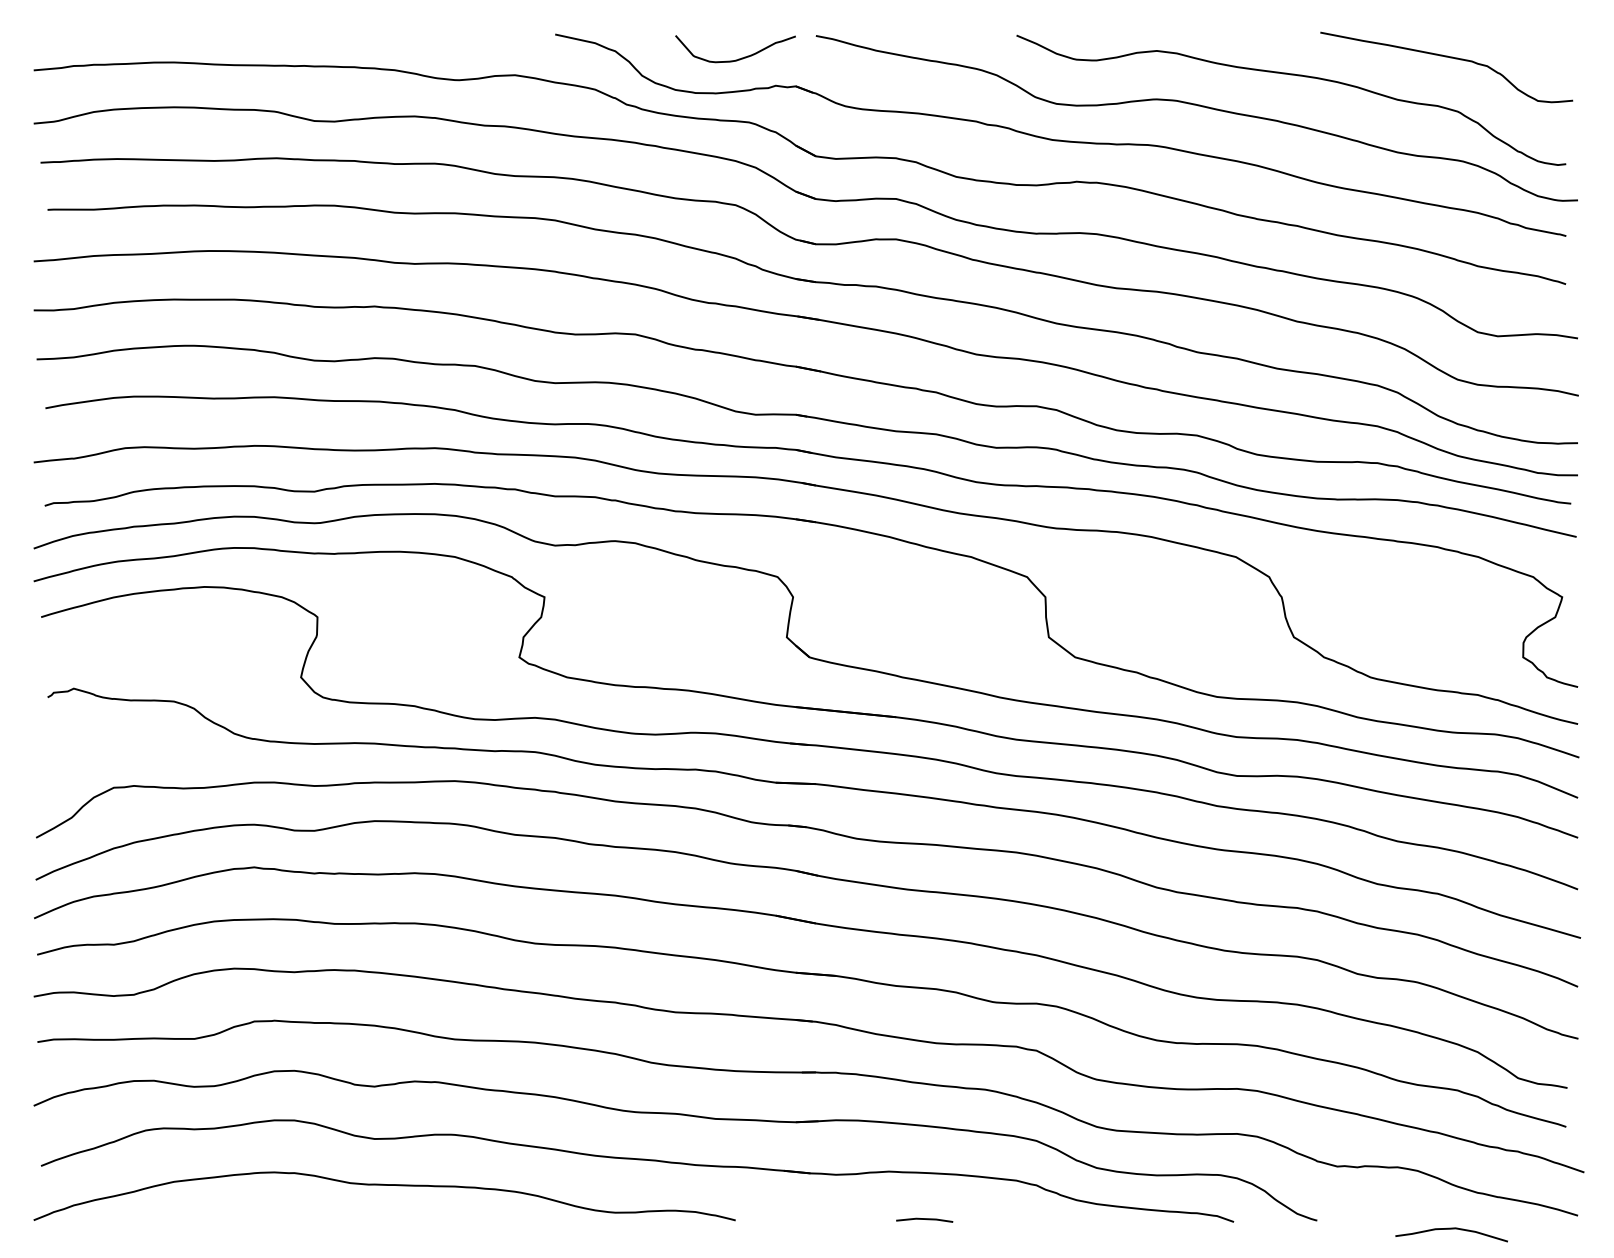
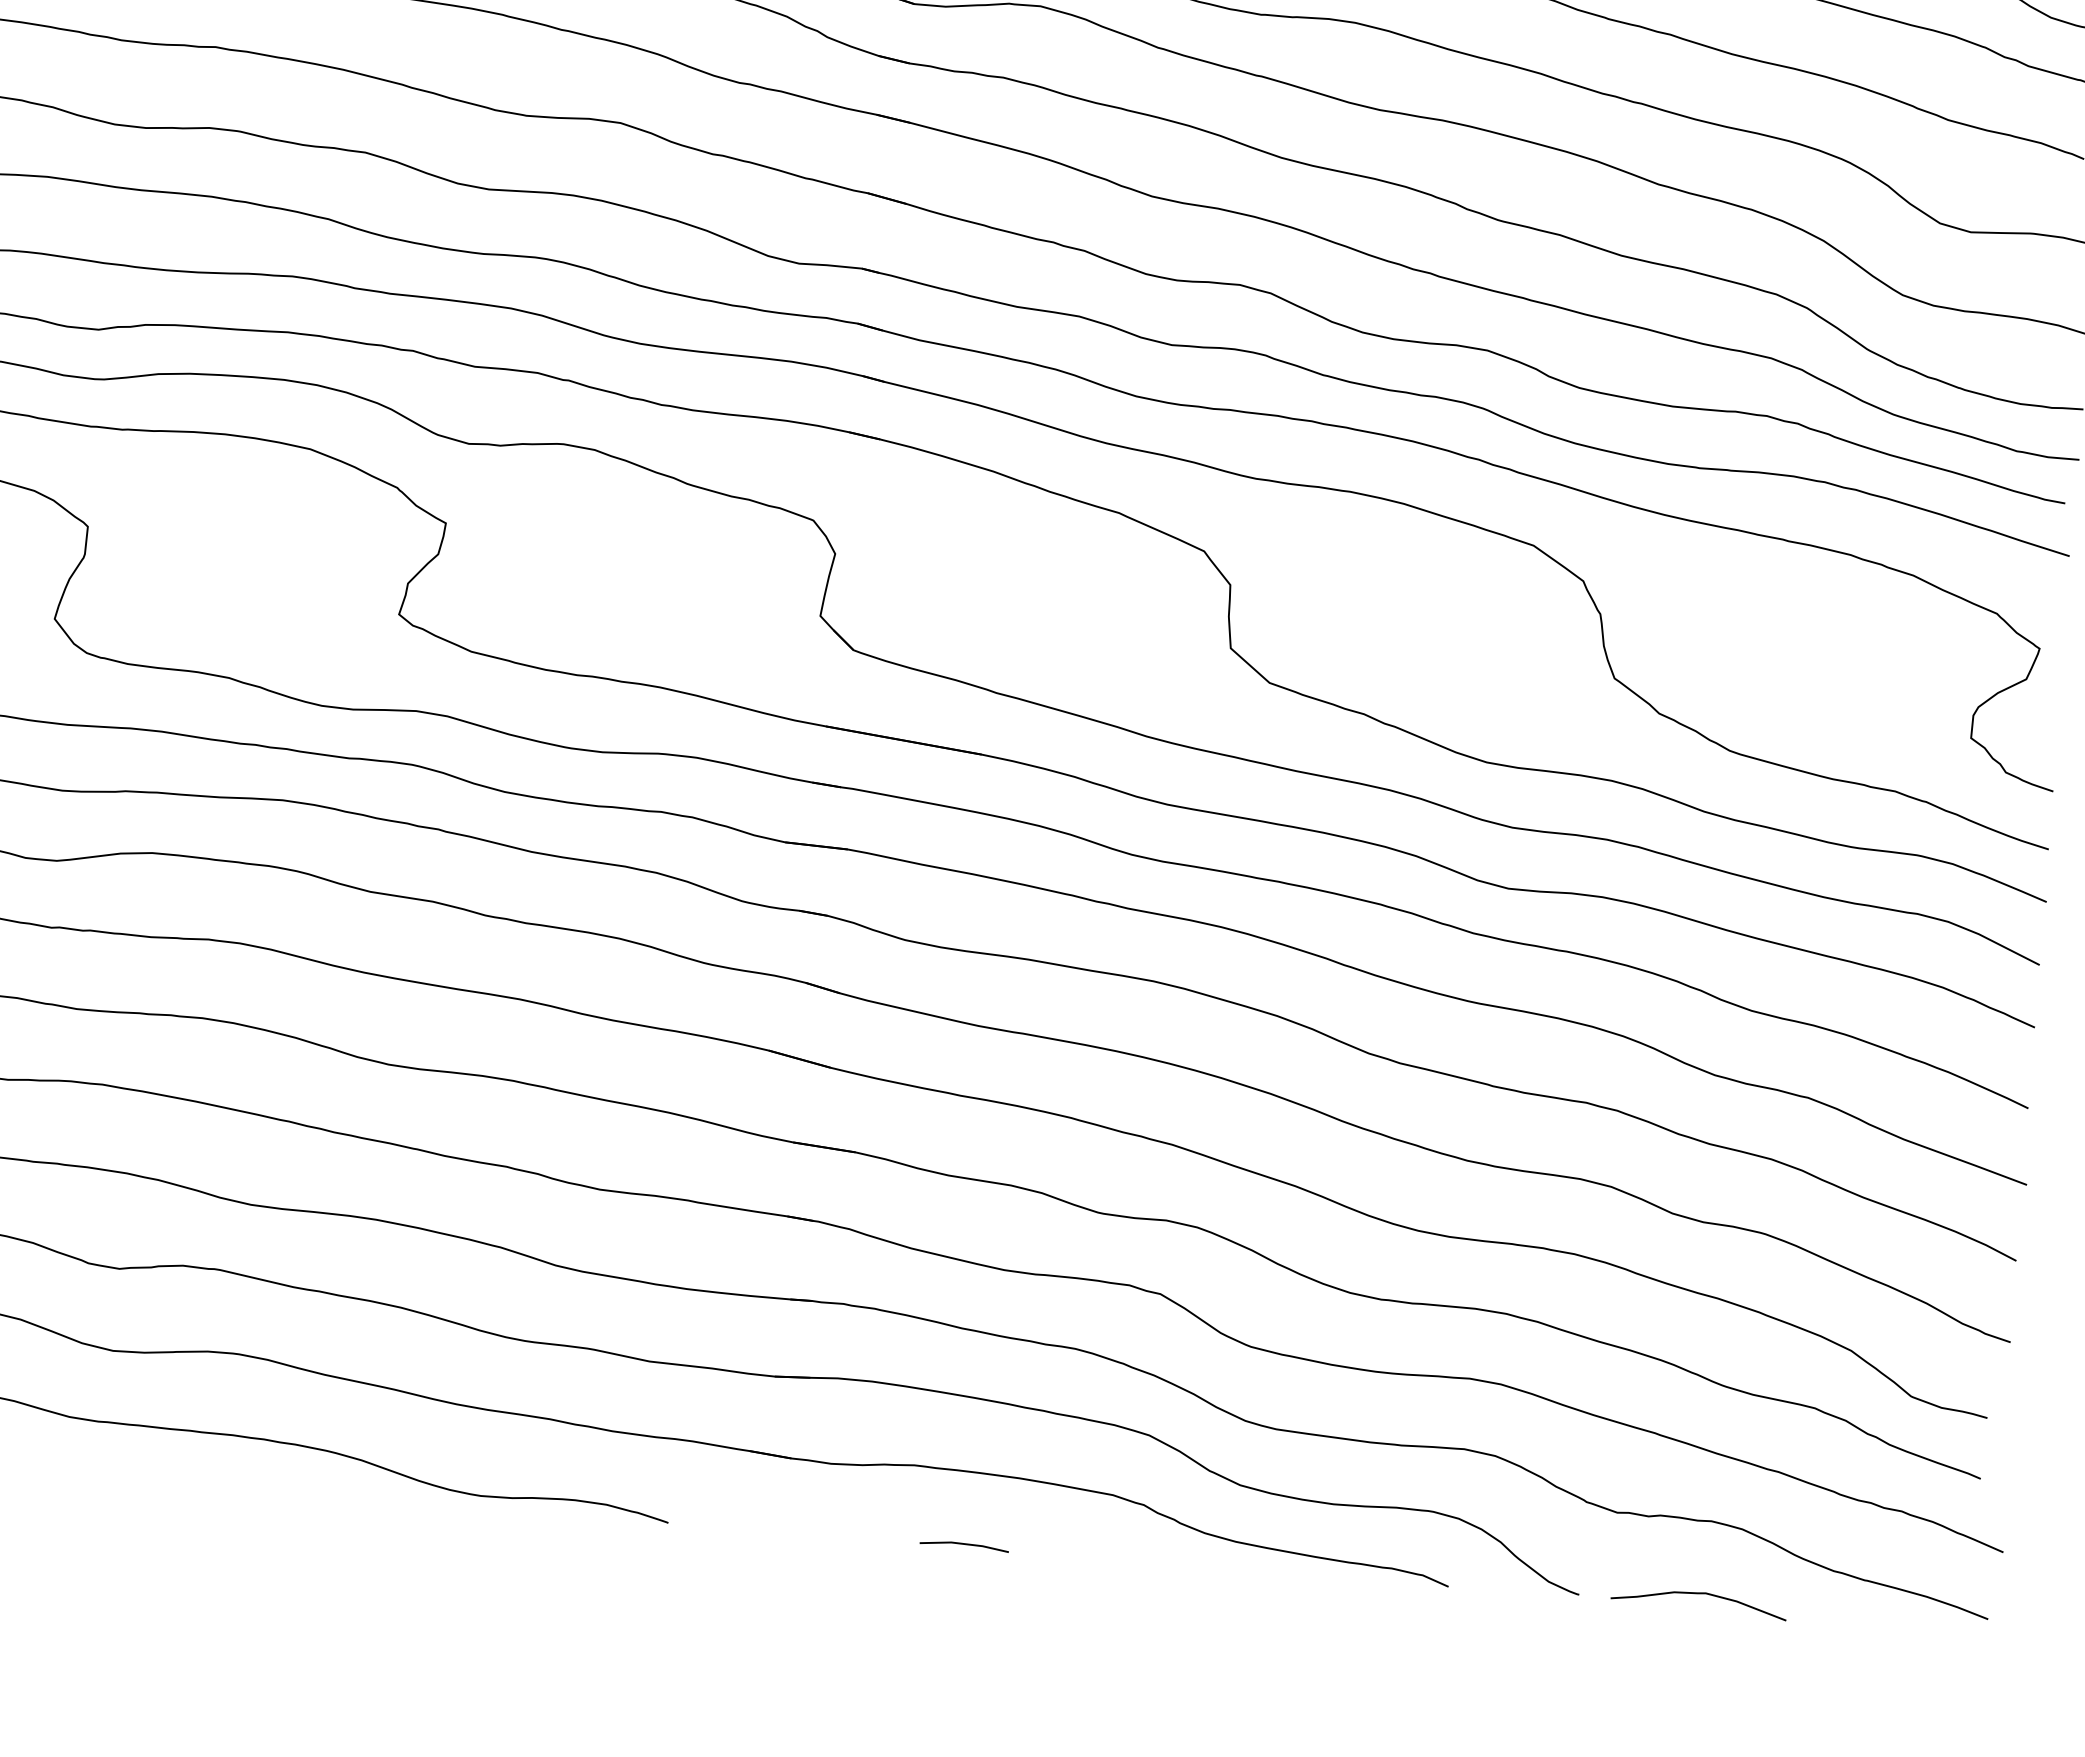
curve: (1451, 1229) -> (1699, 1594), moved

